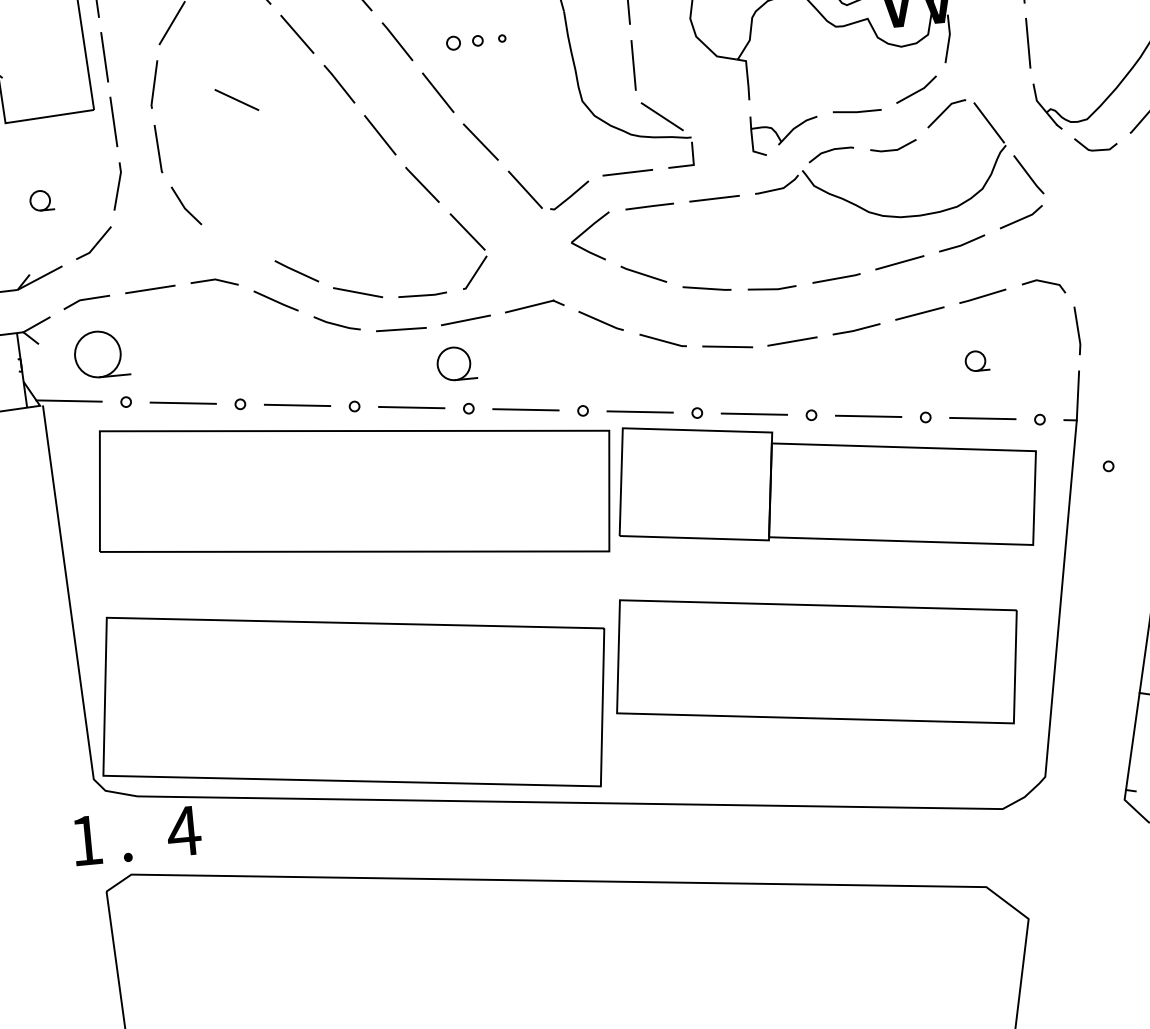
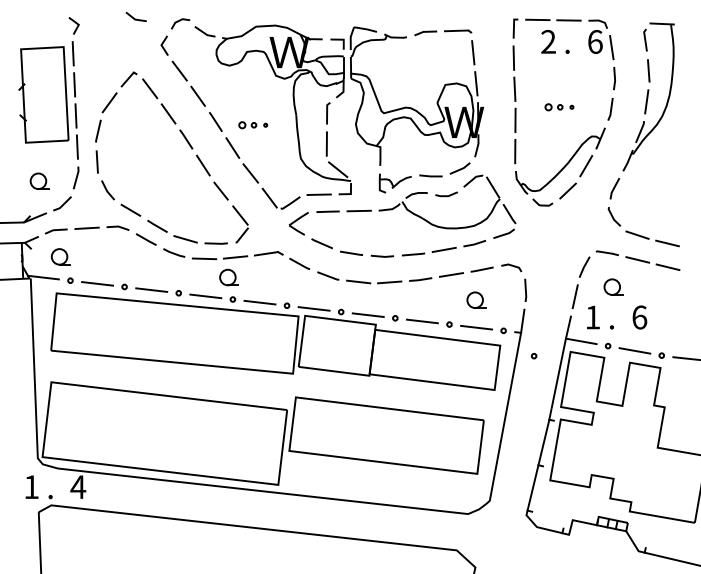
line: (235, 98) -> (130, 209), moved
part: (41, 199) -> (39, 180), size x1.67
part: (100, 353) -> (60, 256), size x0.71
part: (977, 359) -> (476, 299), size x1.67

